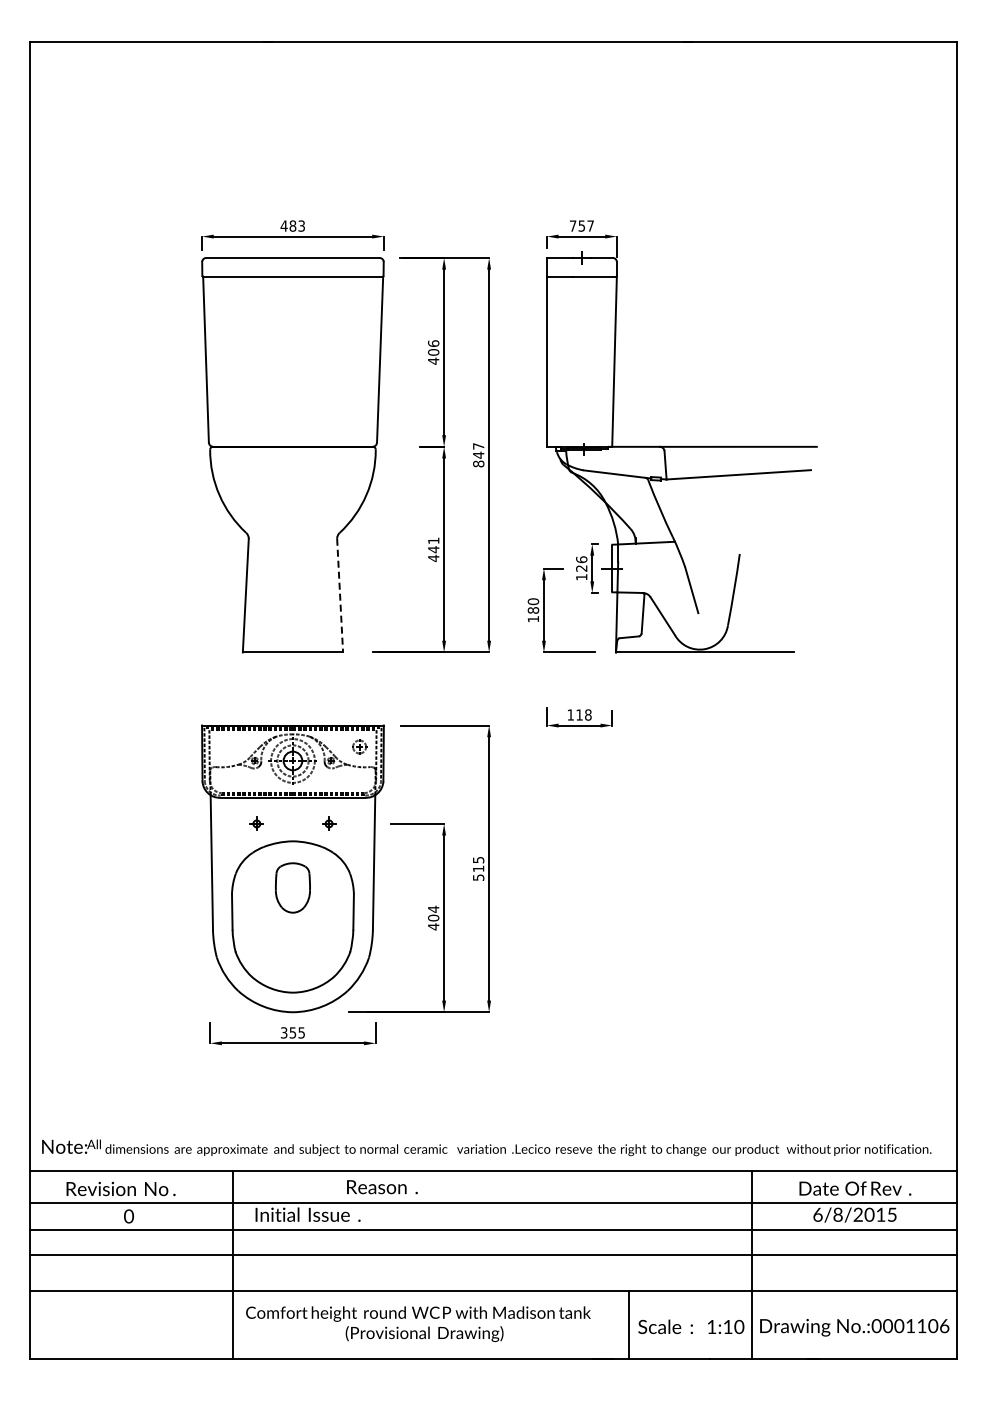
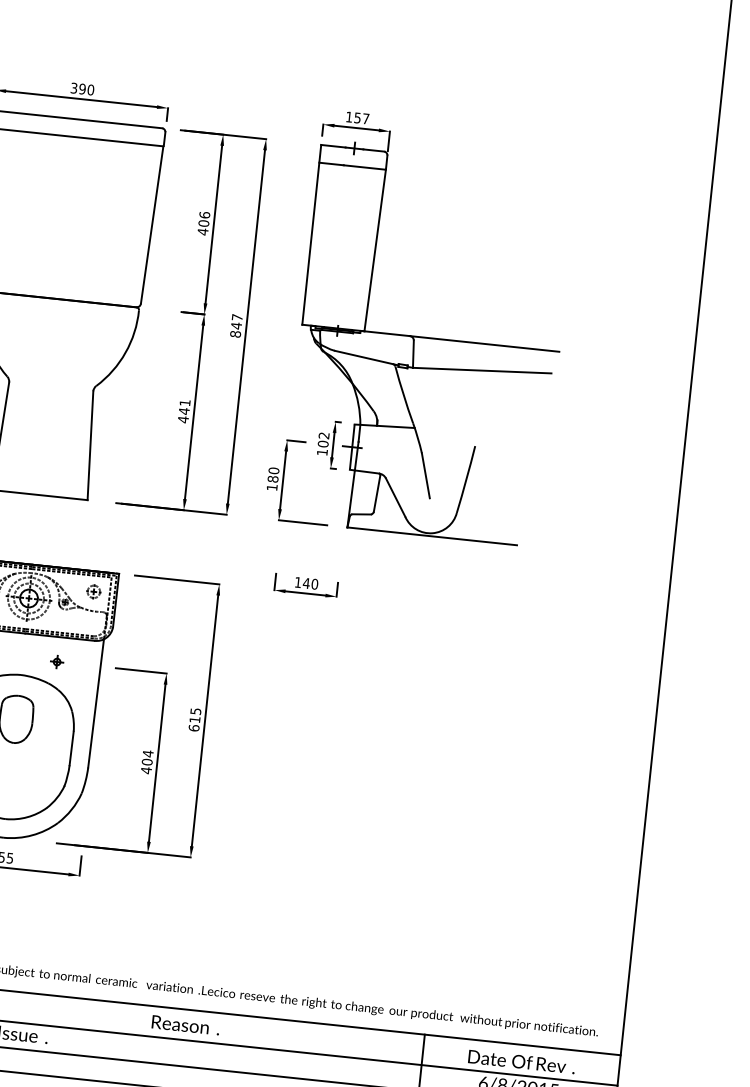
text: (292, 225) -> (82, 88), 483 -> 390
text: (573, 225) -> (349, 116), 757 -> 157
text: (581, 563) -> (323, 439), 126 -> 102
line: (340, 595) -> (90, 445), dashed -> solid
text: (583, 714) -> (310, 583), 118 -> 140
text: (478, 877) -> (194, 728), 515 -> 615
text: (382, 1187) -> (185, 1025), moved

